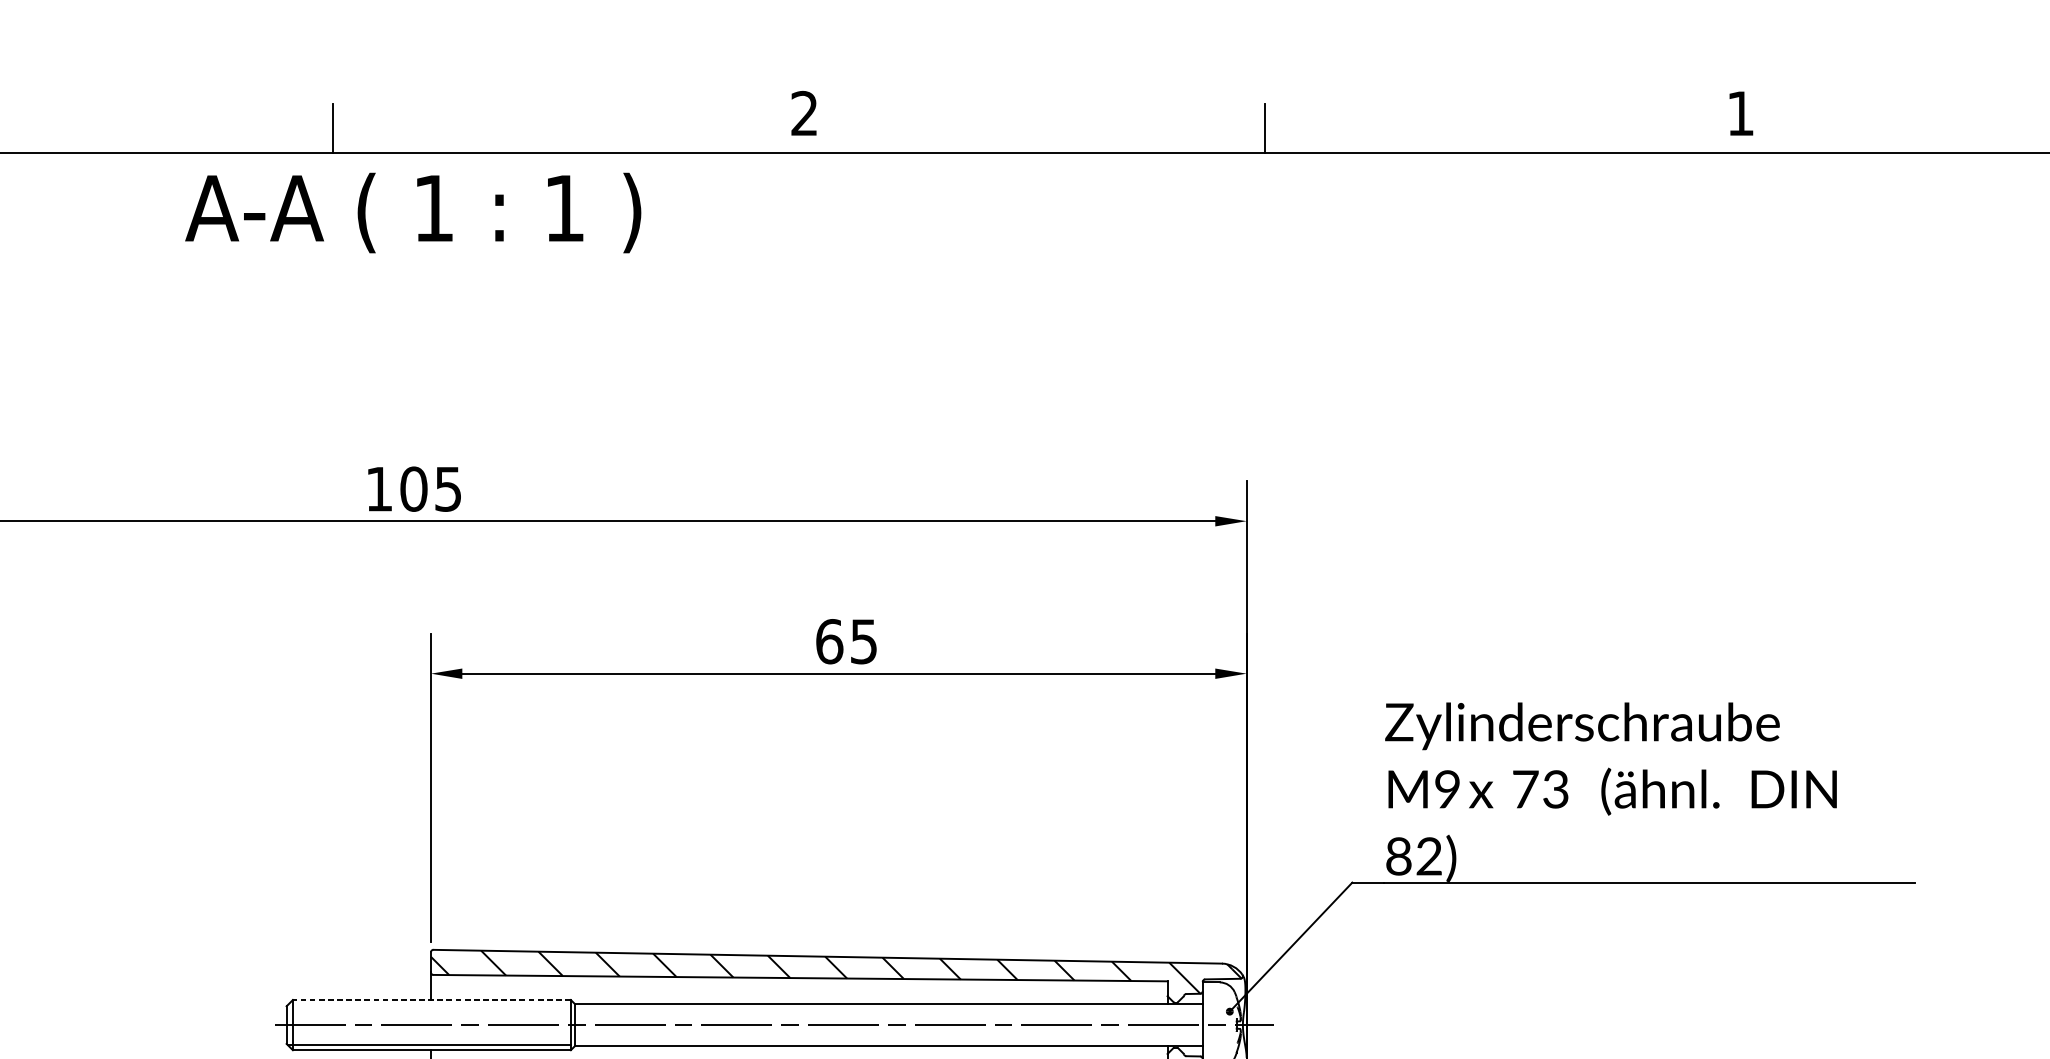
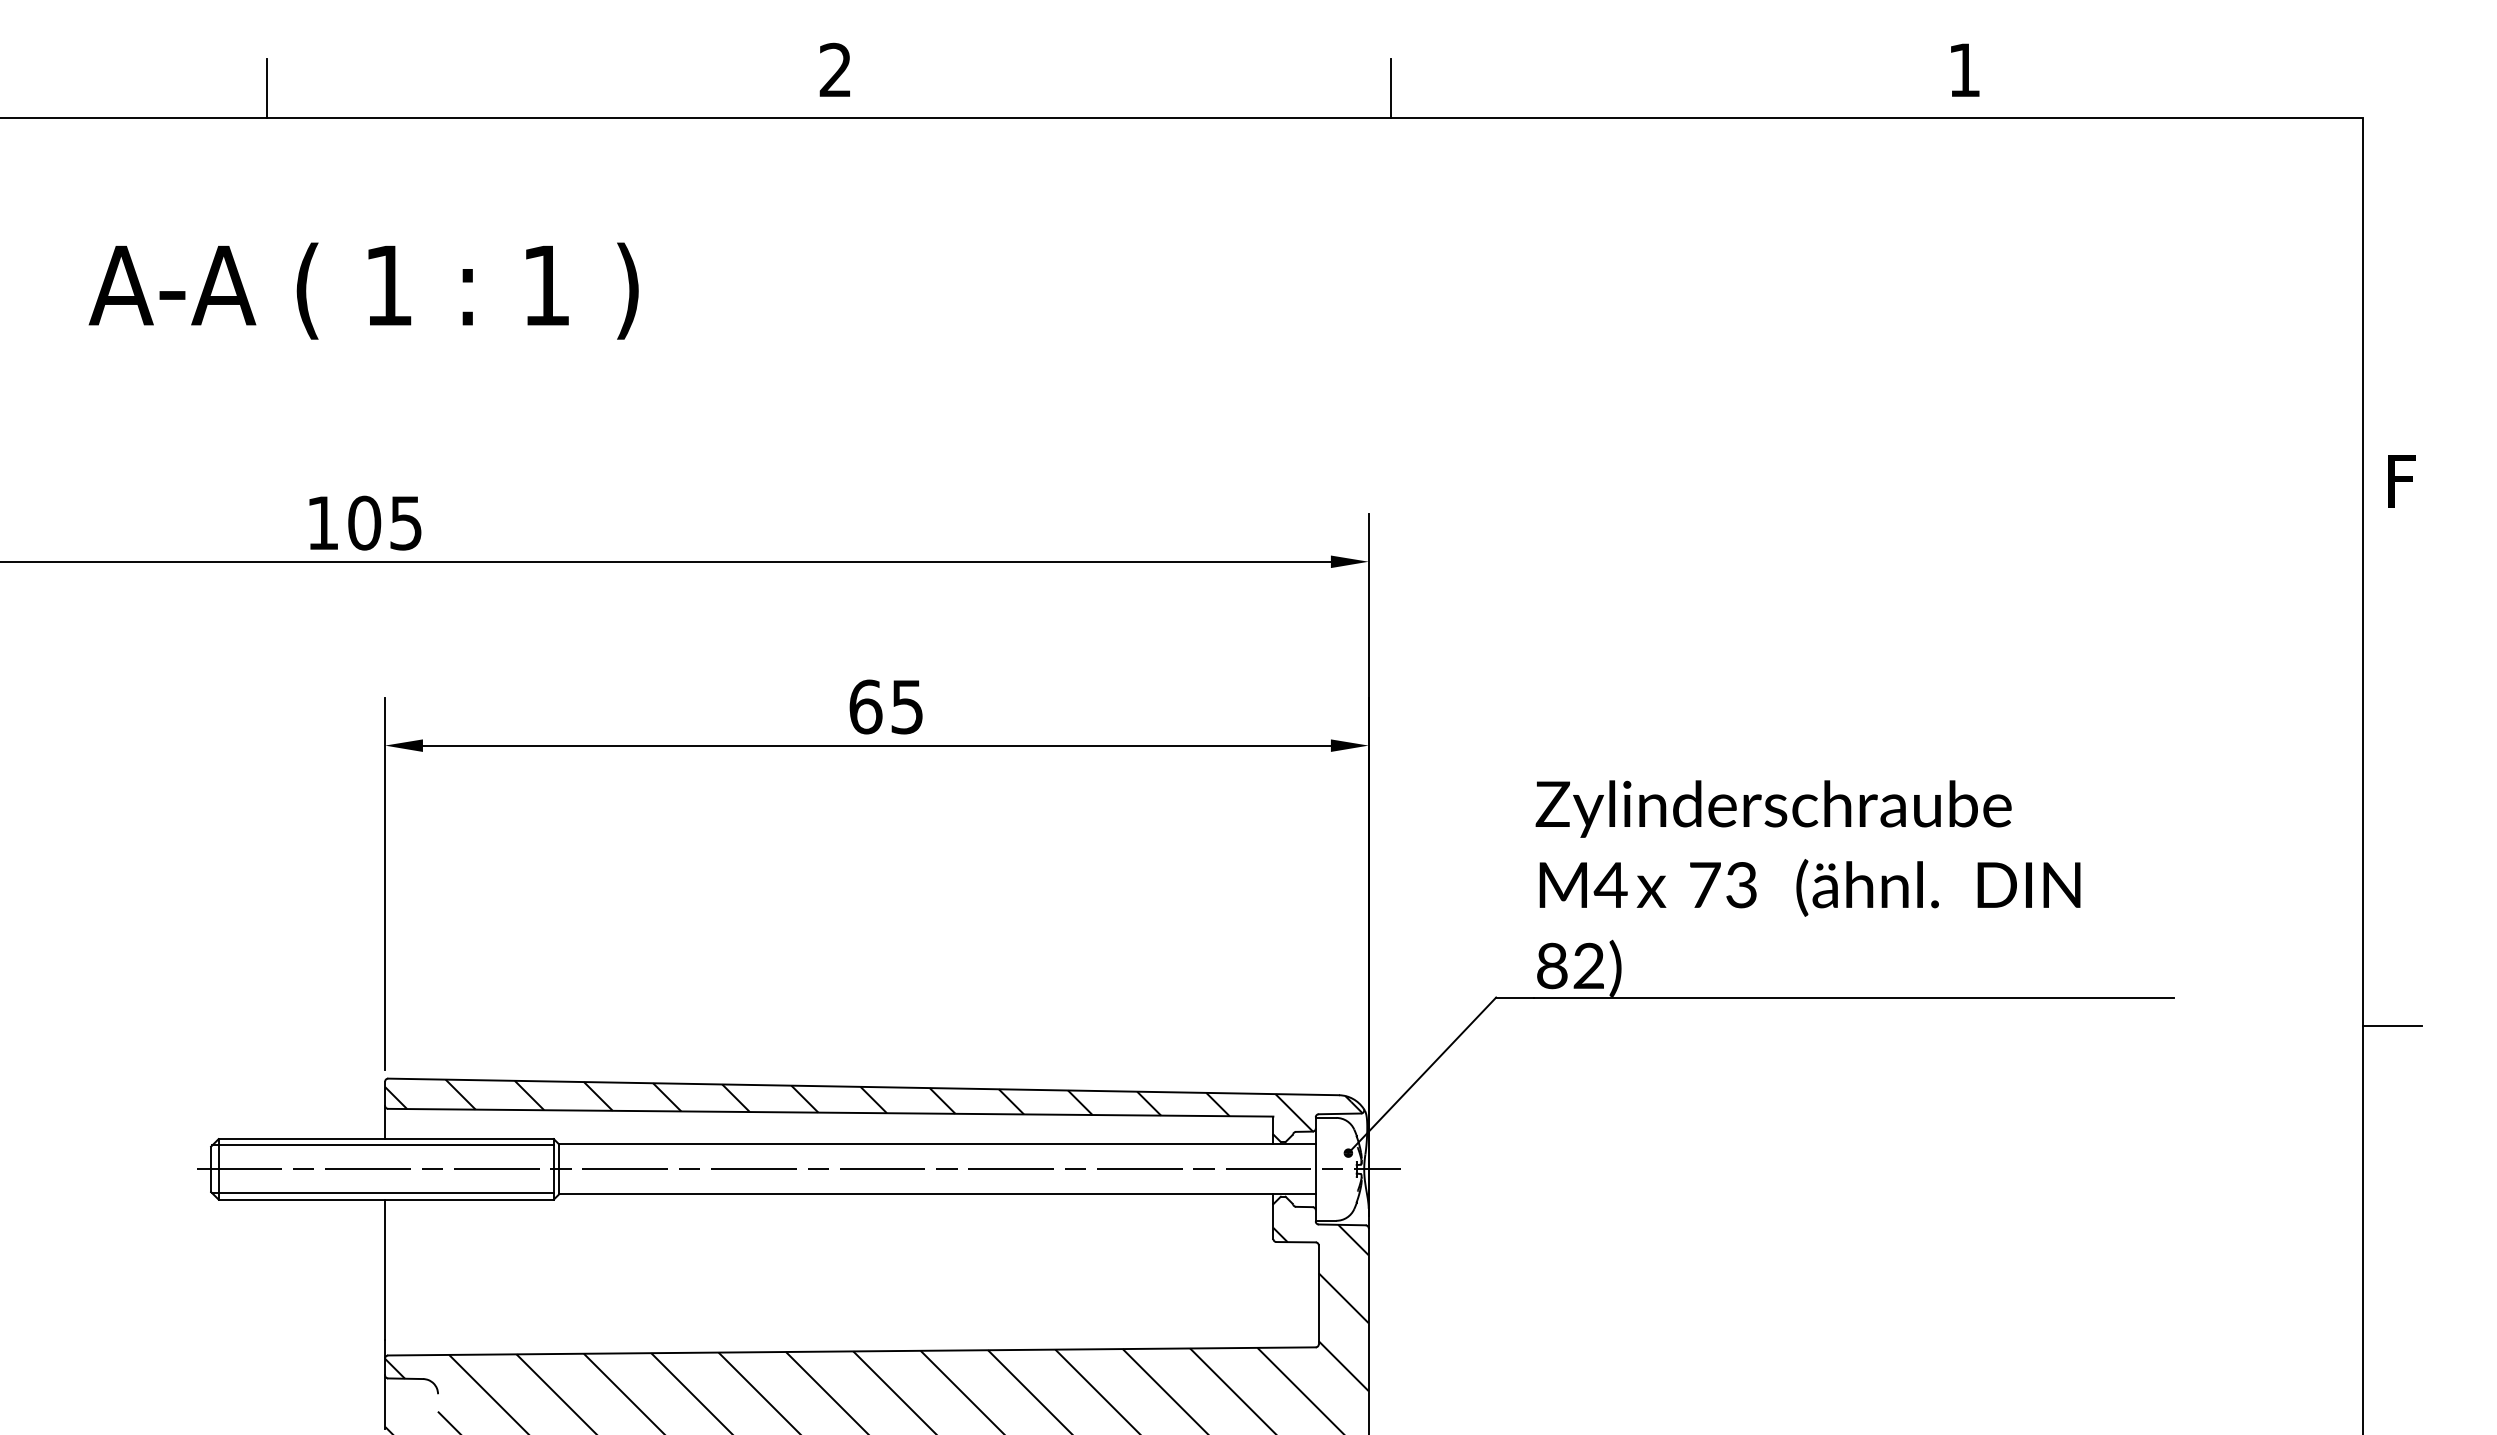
text: (413, 212) -> (363, 290), moved
text: (1447, 788) -> (1610, 884), M9 -> M4
line: (432, 1000) -> (386, 1139), dashed -> solid
line: (428, 1005) -> (382, 1145), added

